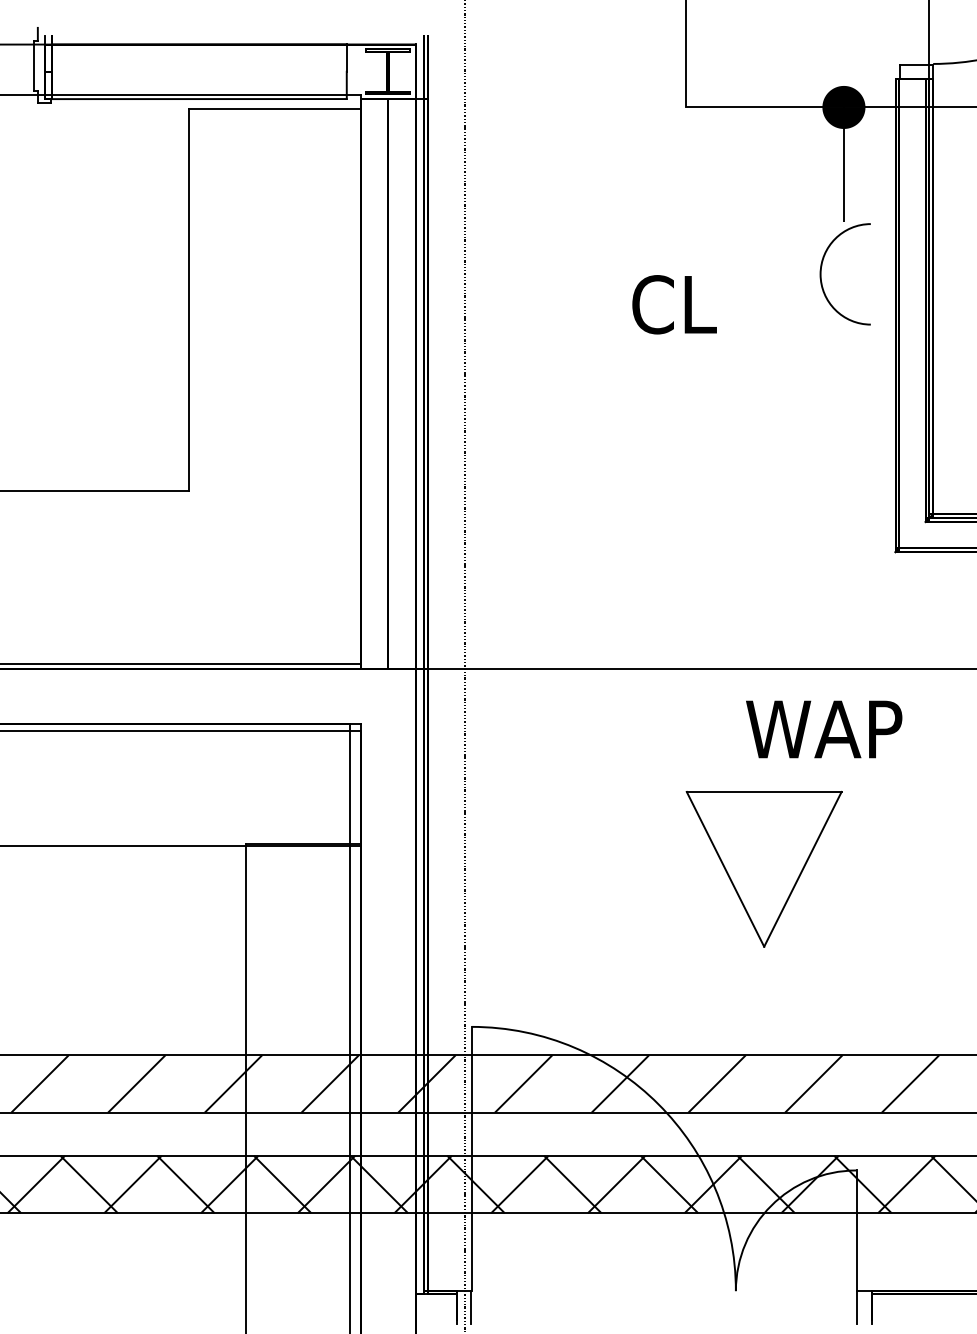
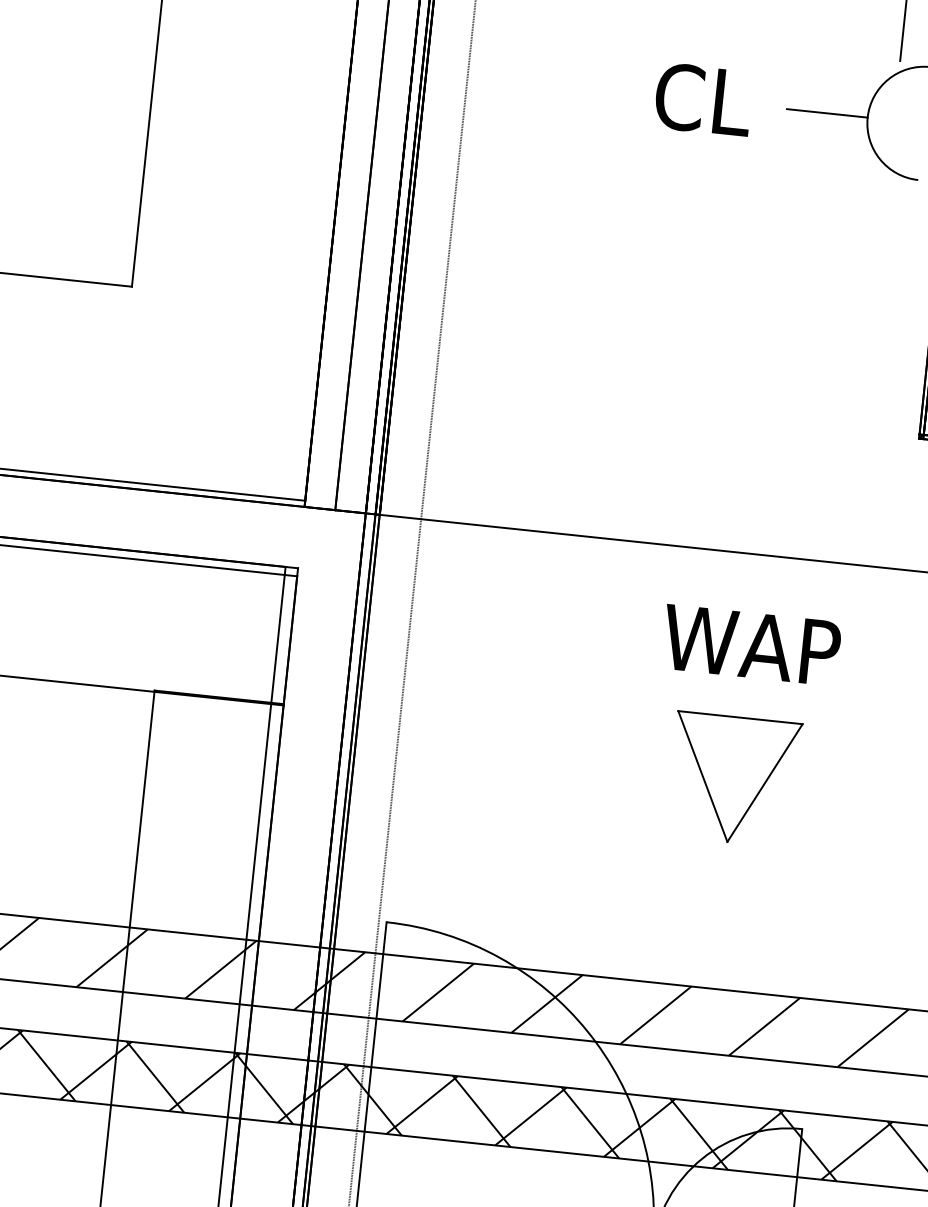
line: (784, 274) -> (827, 113), added
text: (674, 304) -> (703, 99), moved
text: (824, 729) -> (751, 645), moved
part: (763, 869) -> (733, 779), size x0.71

